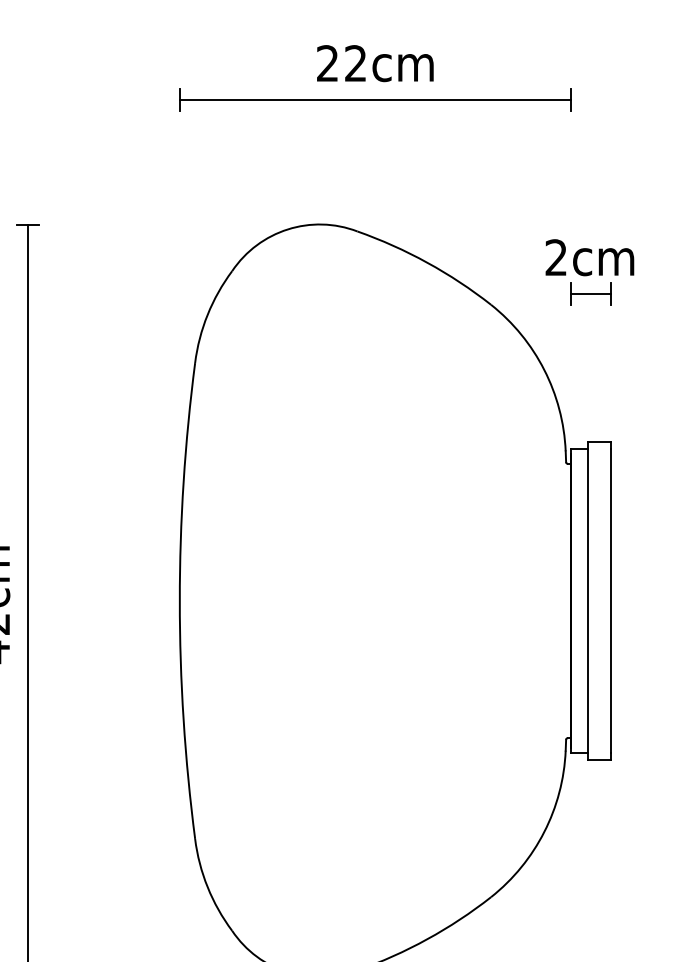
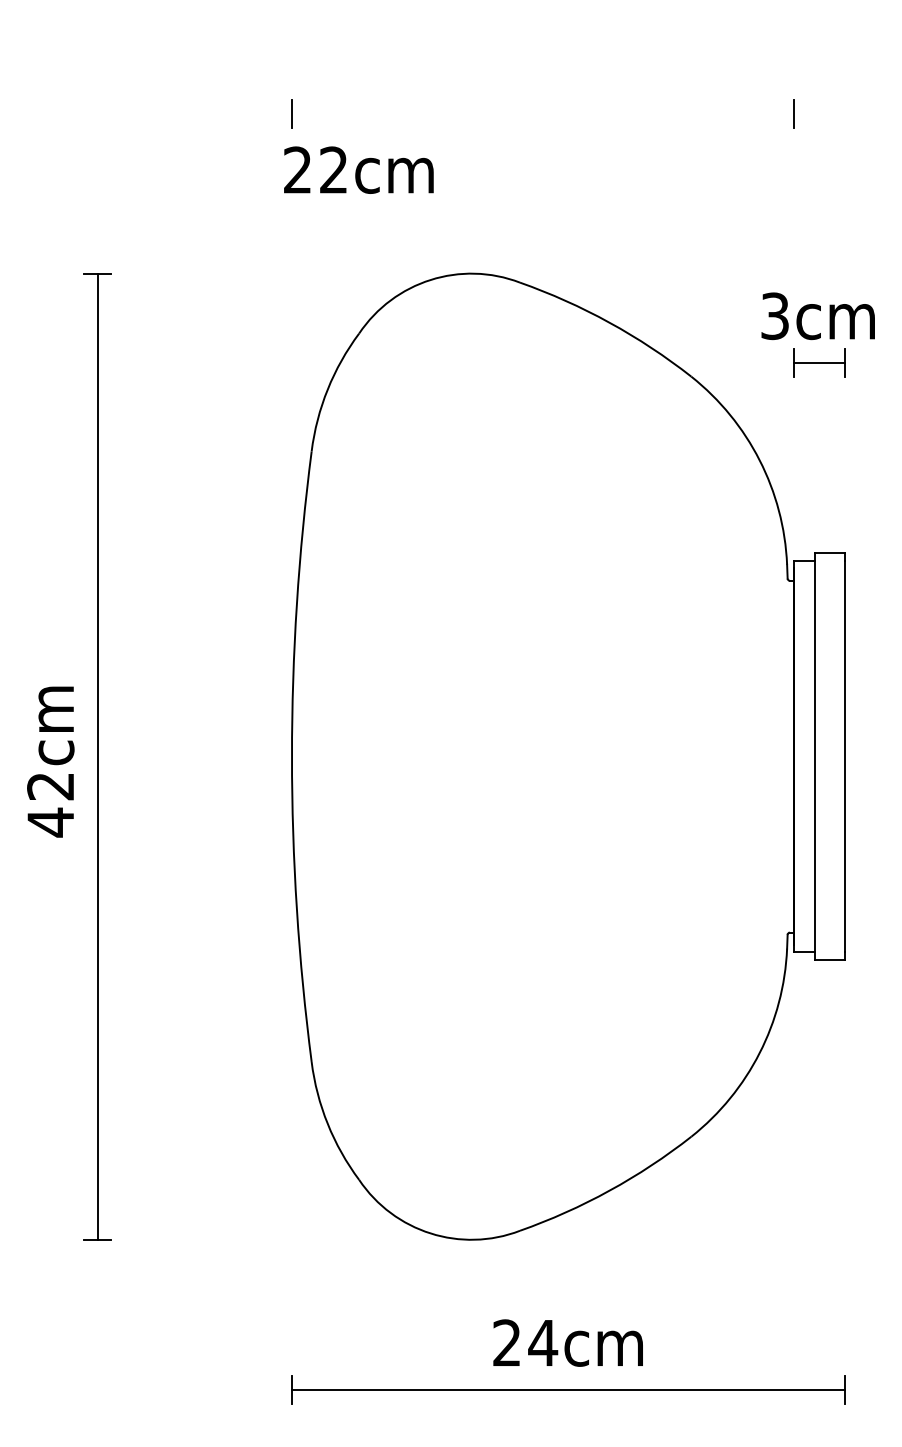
text: (375, 63) -> (358, 169), moved
line: (375, 99) -> (542, 113), removed
text: (555, 257) -> (774, 316), 2cm -> 3cm

